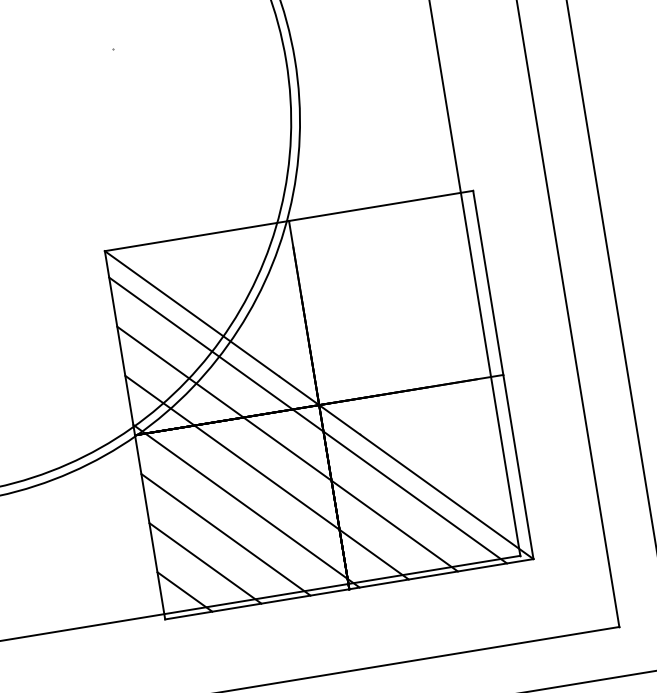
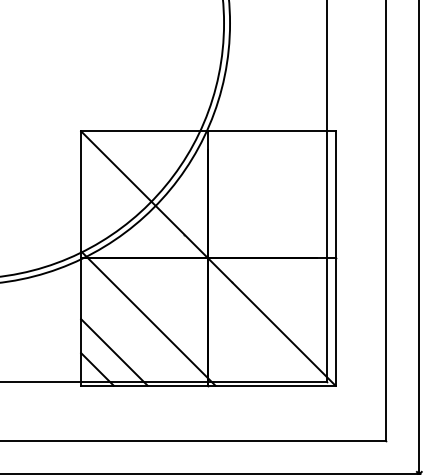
line: (308, 420) -> (199, 267), removed
line: (287, 448) -> (182, 284), removed
line: (267, 477) -> (165, 301), removed
line: (226, 534) -> (131, 335), removed

